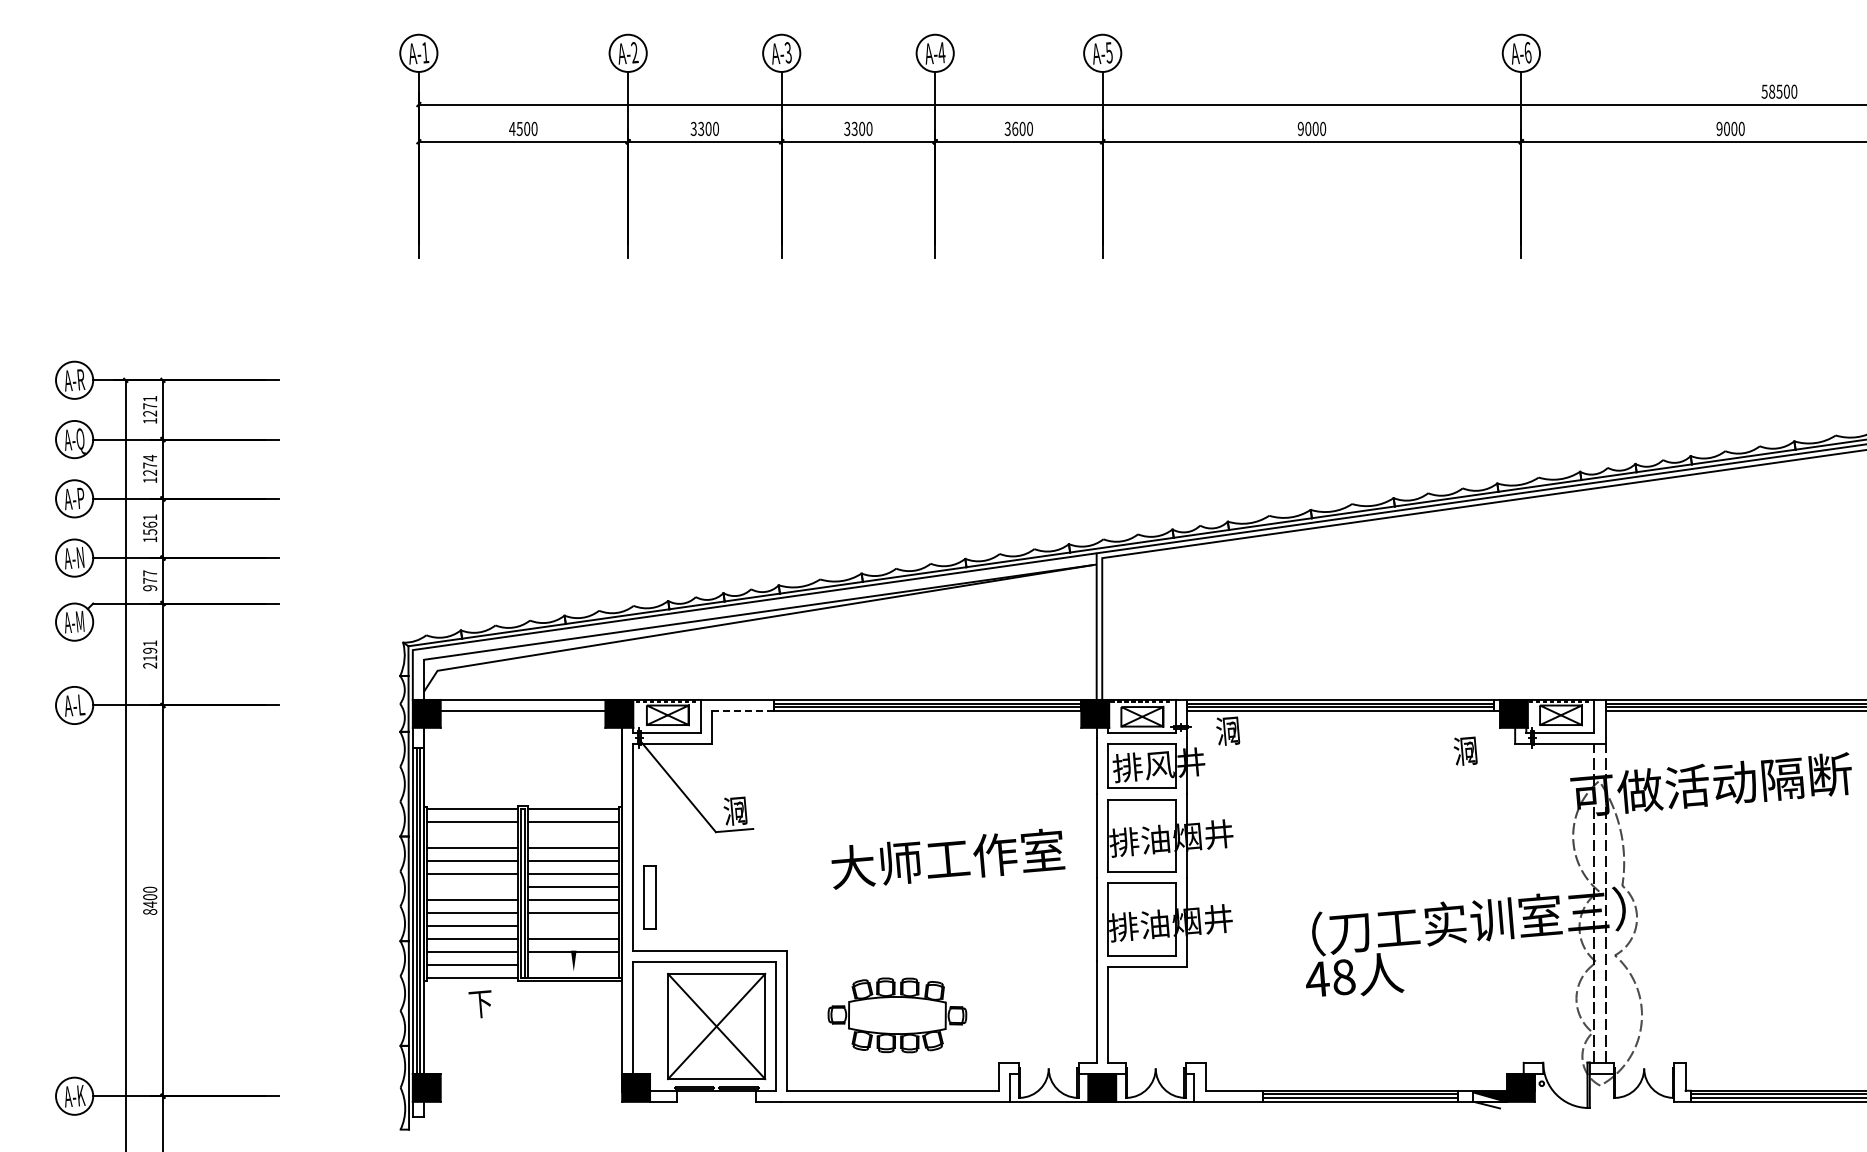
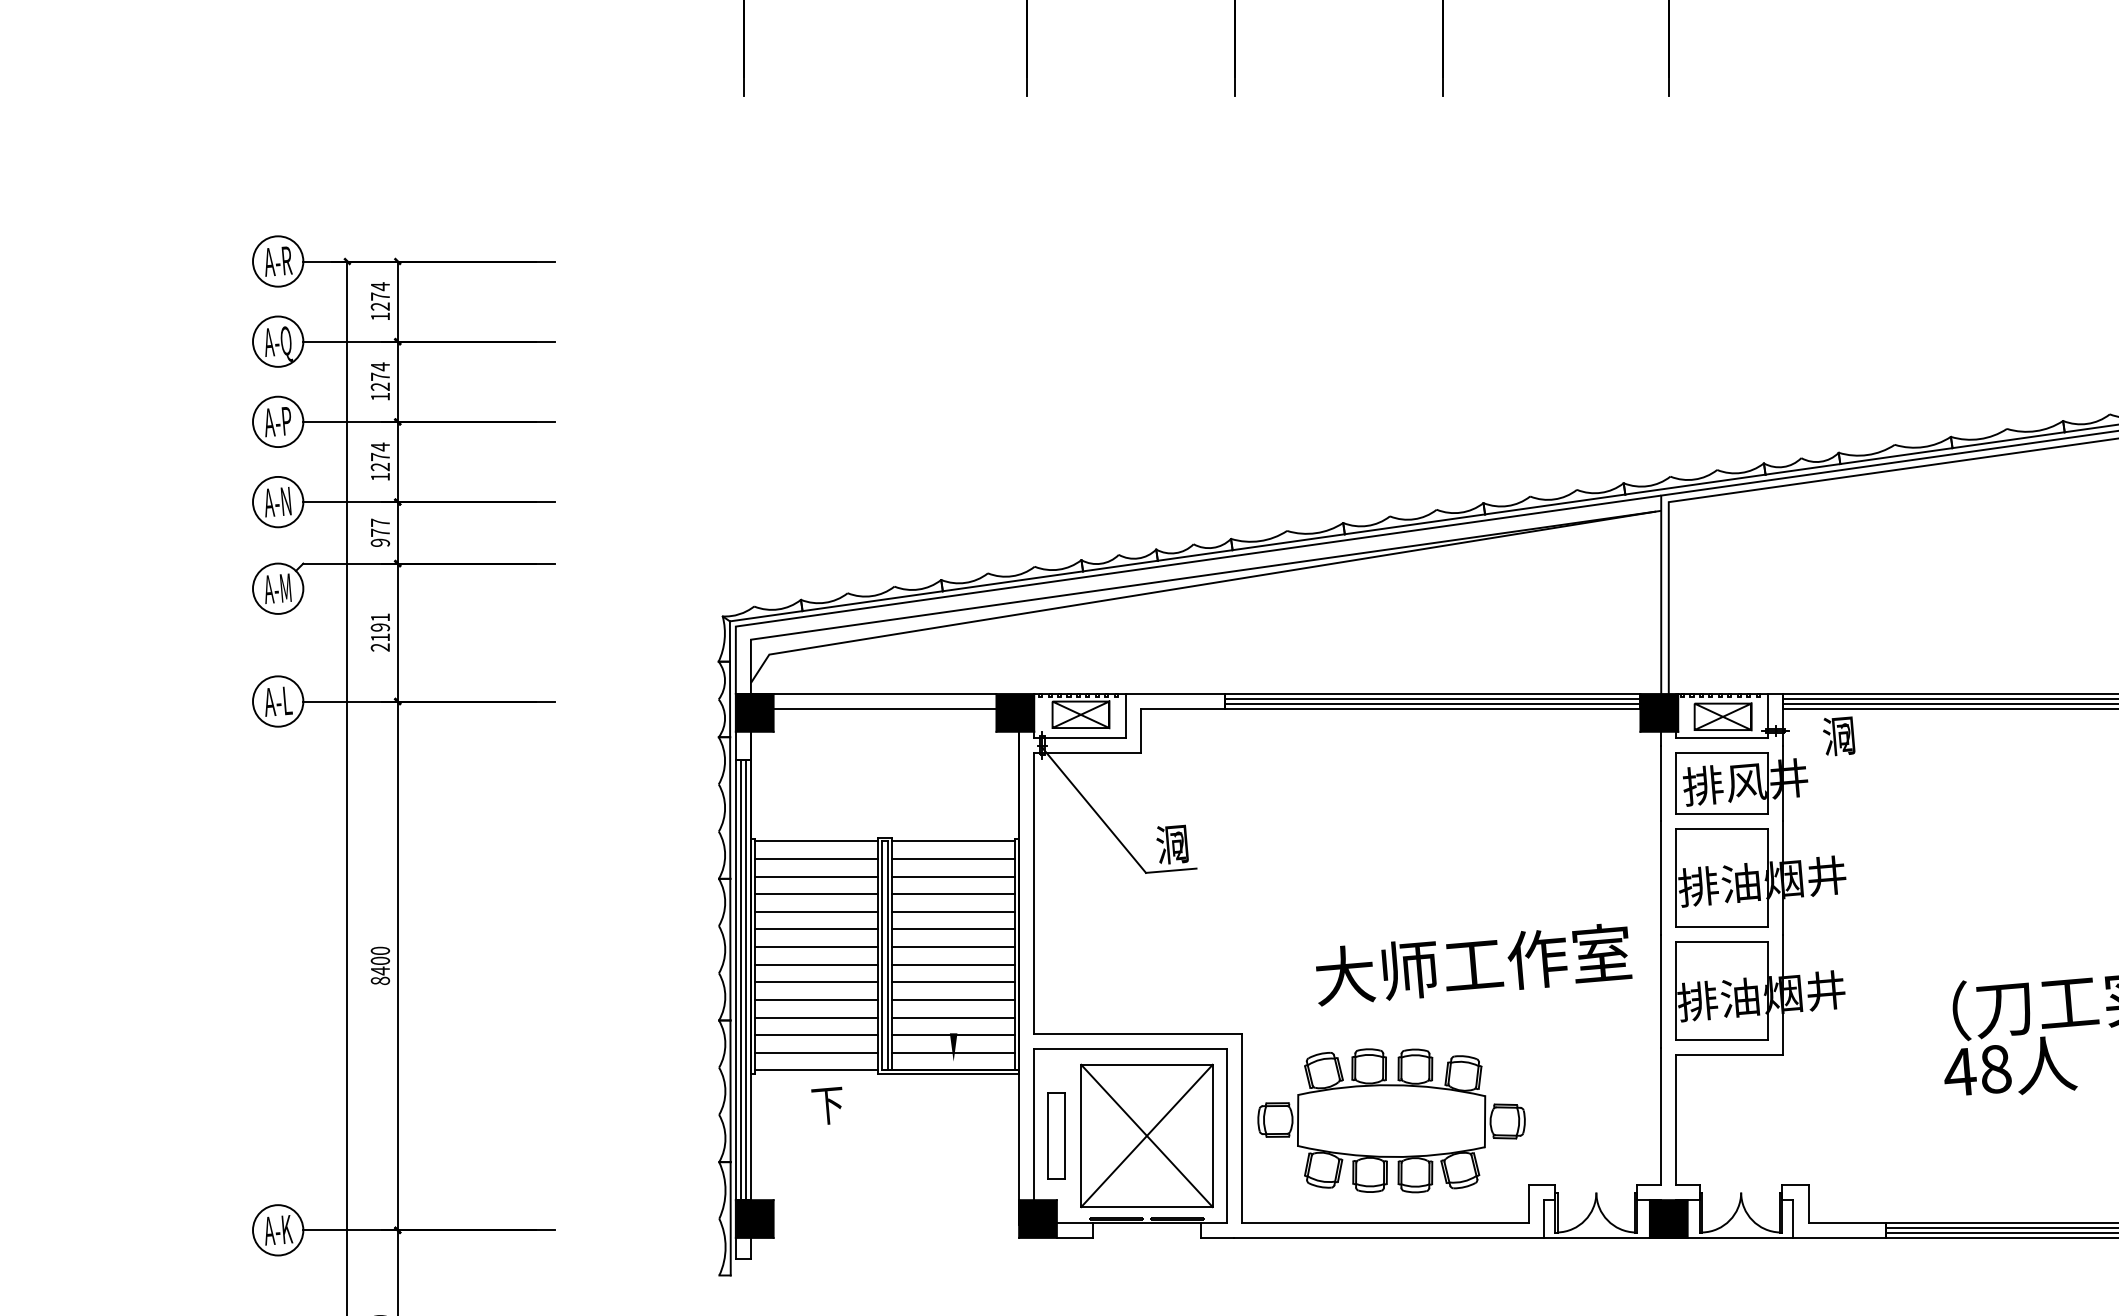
text: (150, 398) -> (380, 286), 1271 -> 1274
text: (150, 524) -> (380, 456), 1561 -> 1274
line: (743, 711) -> (1183, 709), dashed -> solid
line: (471, 834) -> (815, 876), added
line: (573, 834) -> (953, 876), added
text: (948, 858) -> (1474, 964), moved
line: (471, 886) -> (815, 946), added
part: (649, 897) -> (1056, 1135), moved
line: (573, 926) -> (953, 1000), added
line: (573, 965) -> (953, 1053), added
part: (897, 1015) -> (1391, 1121), size x1.43

